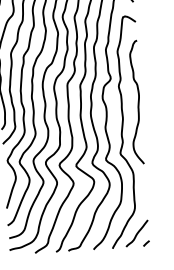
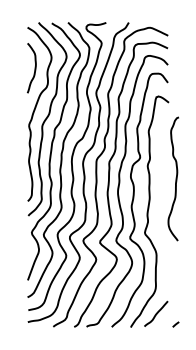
curve: (137, 101) -> (175, 178), moved
curve: (146, 243) -> (175, 324), moved

